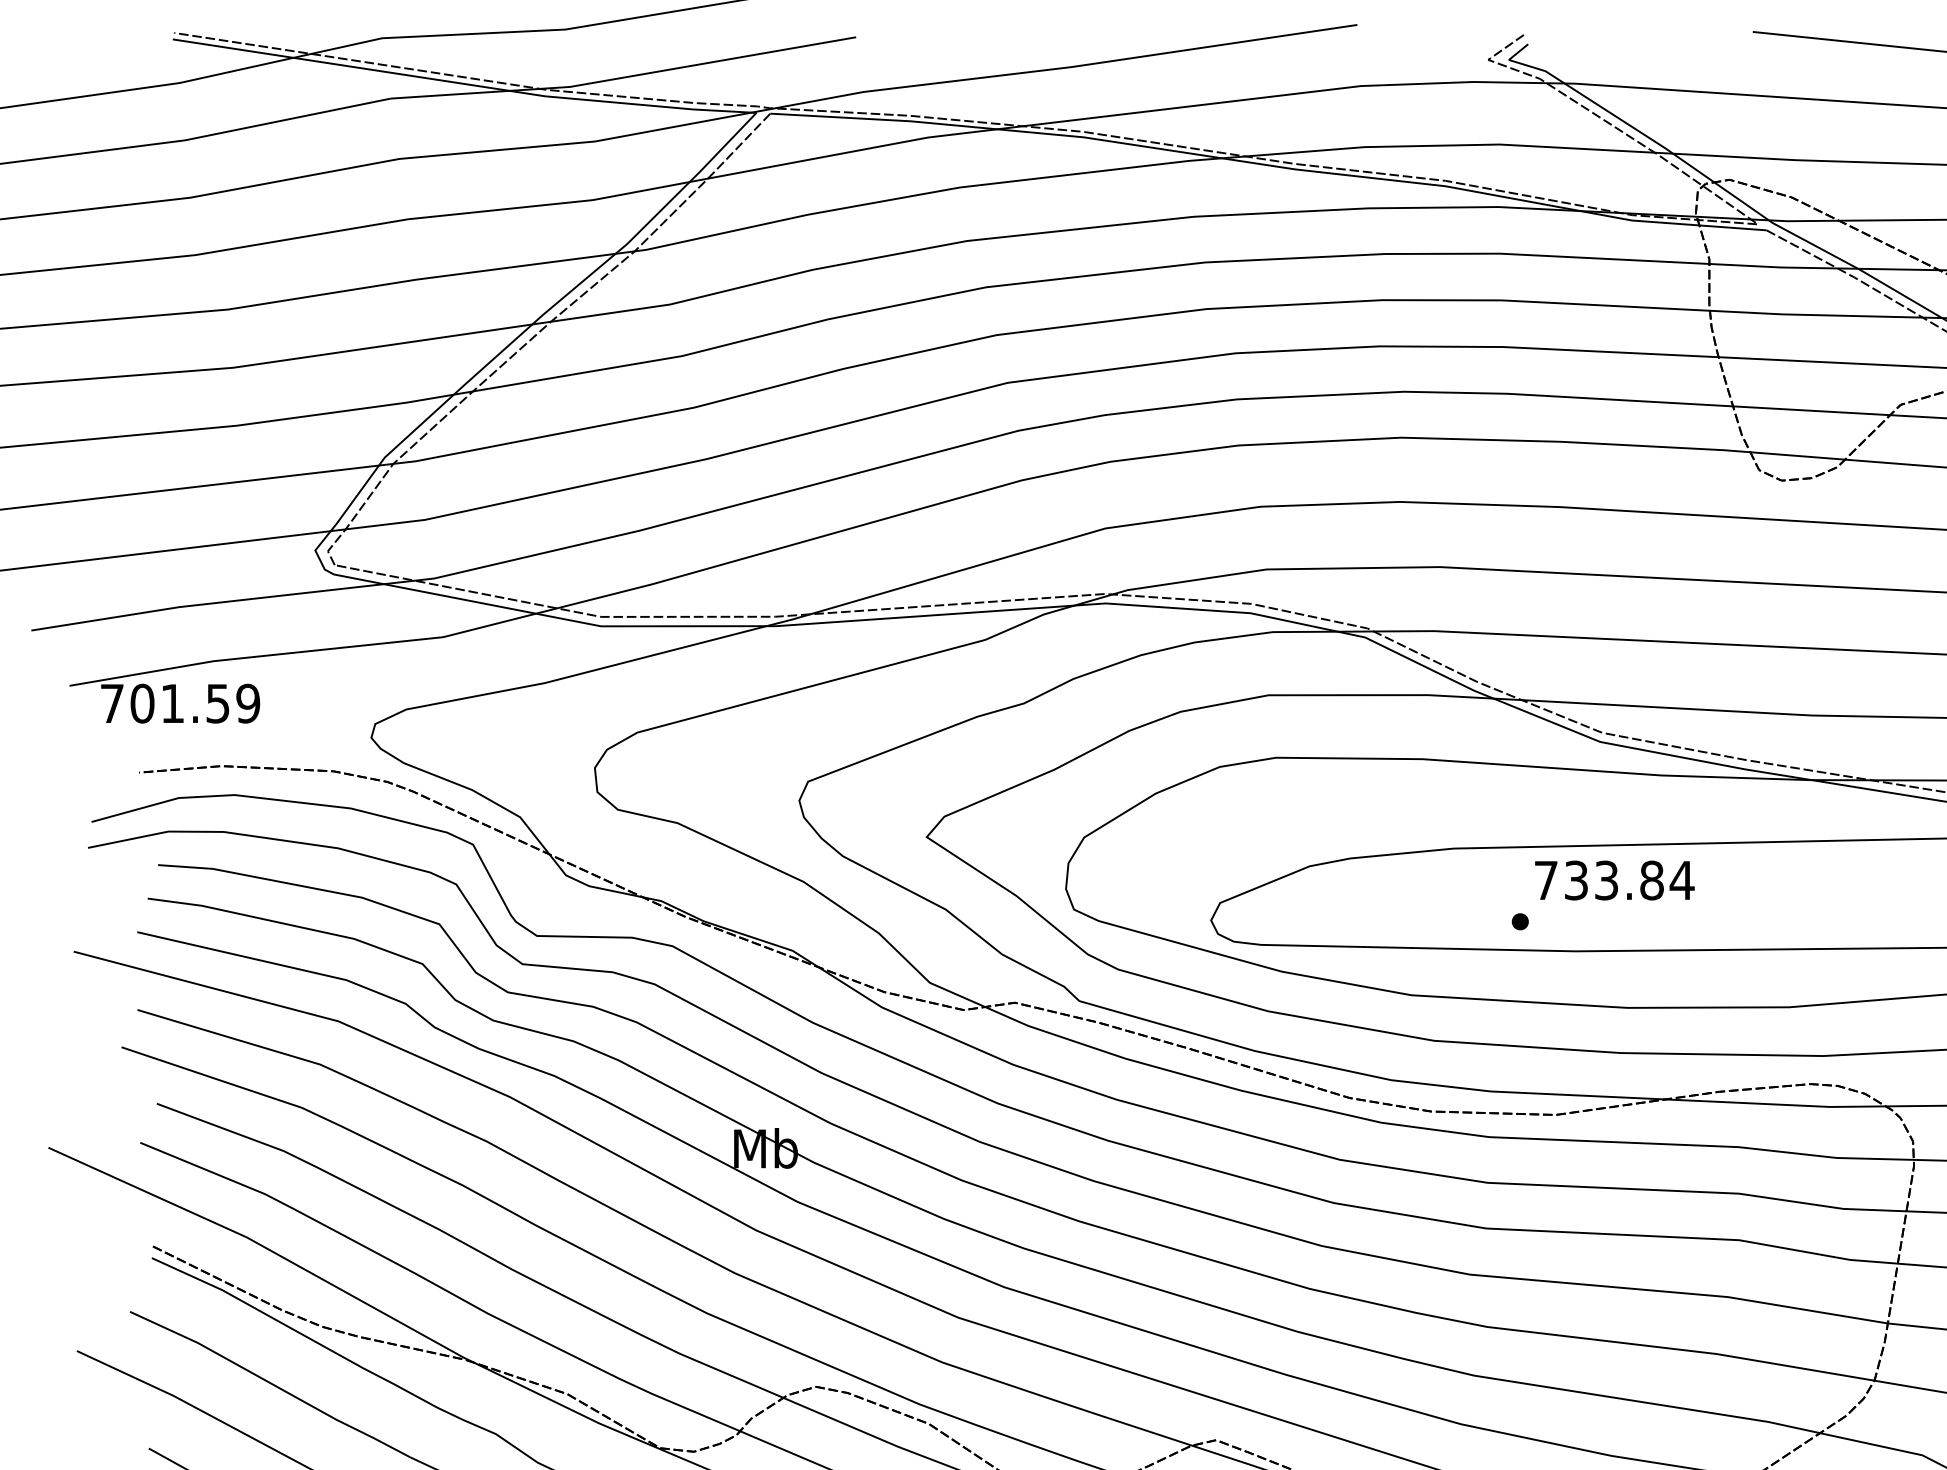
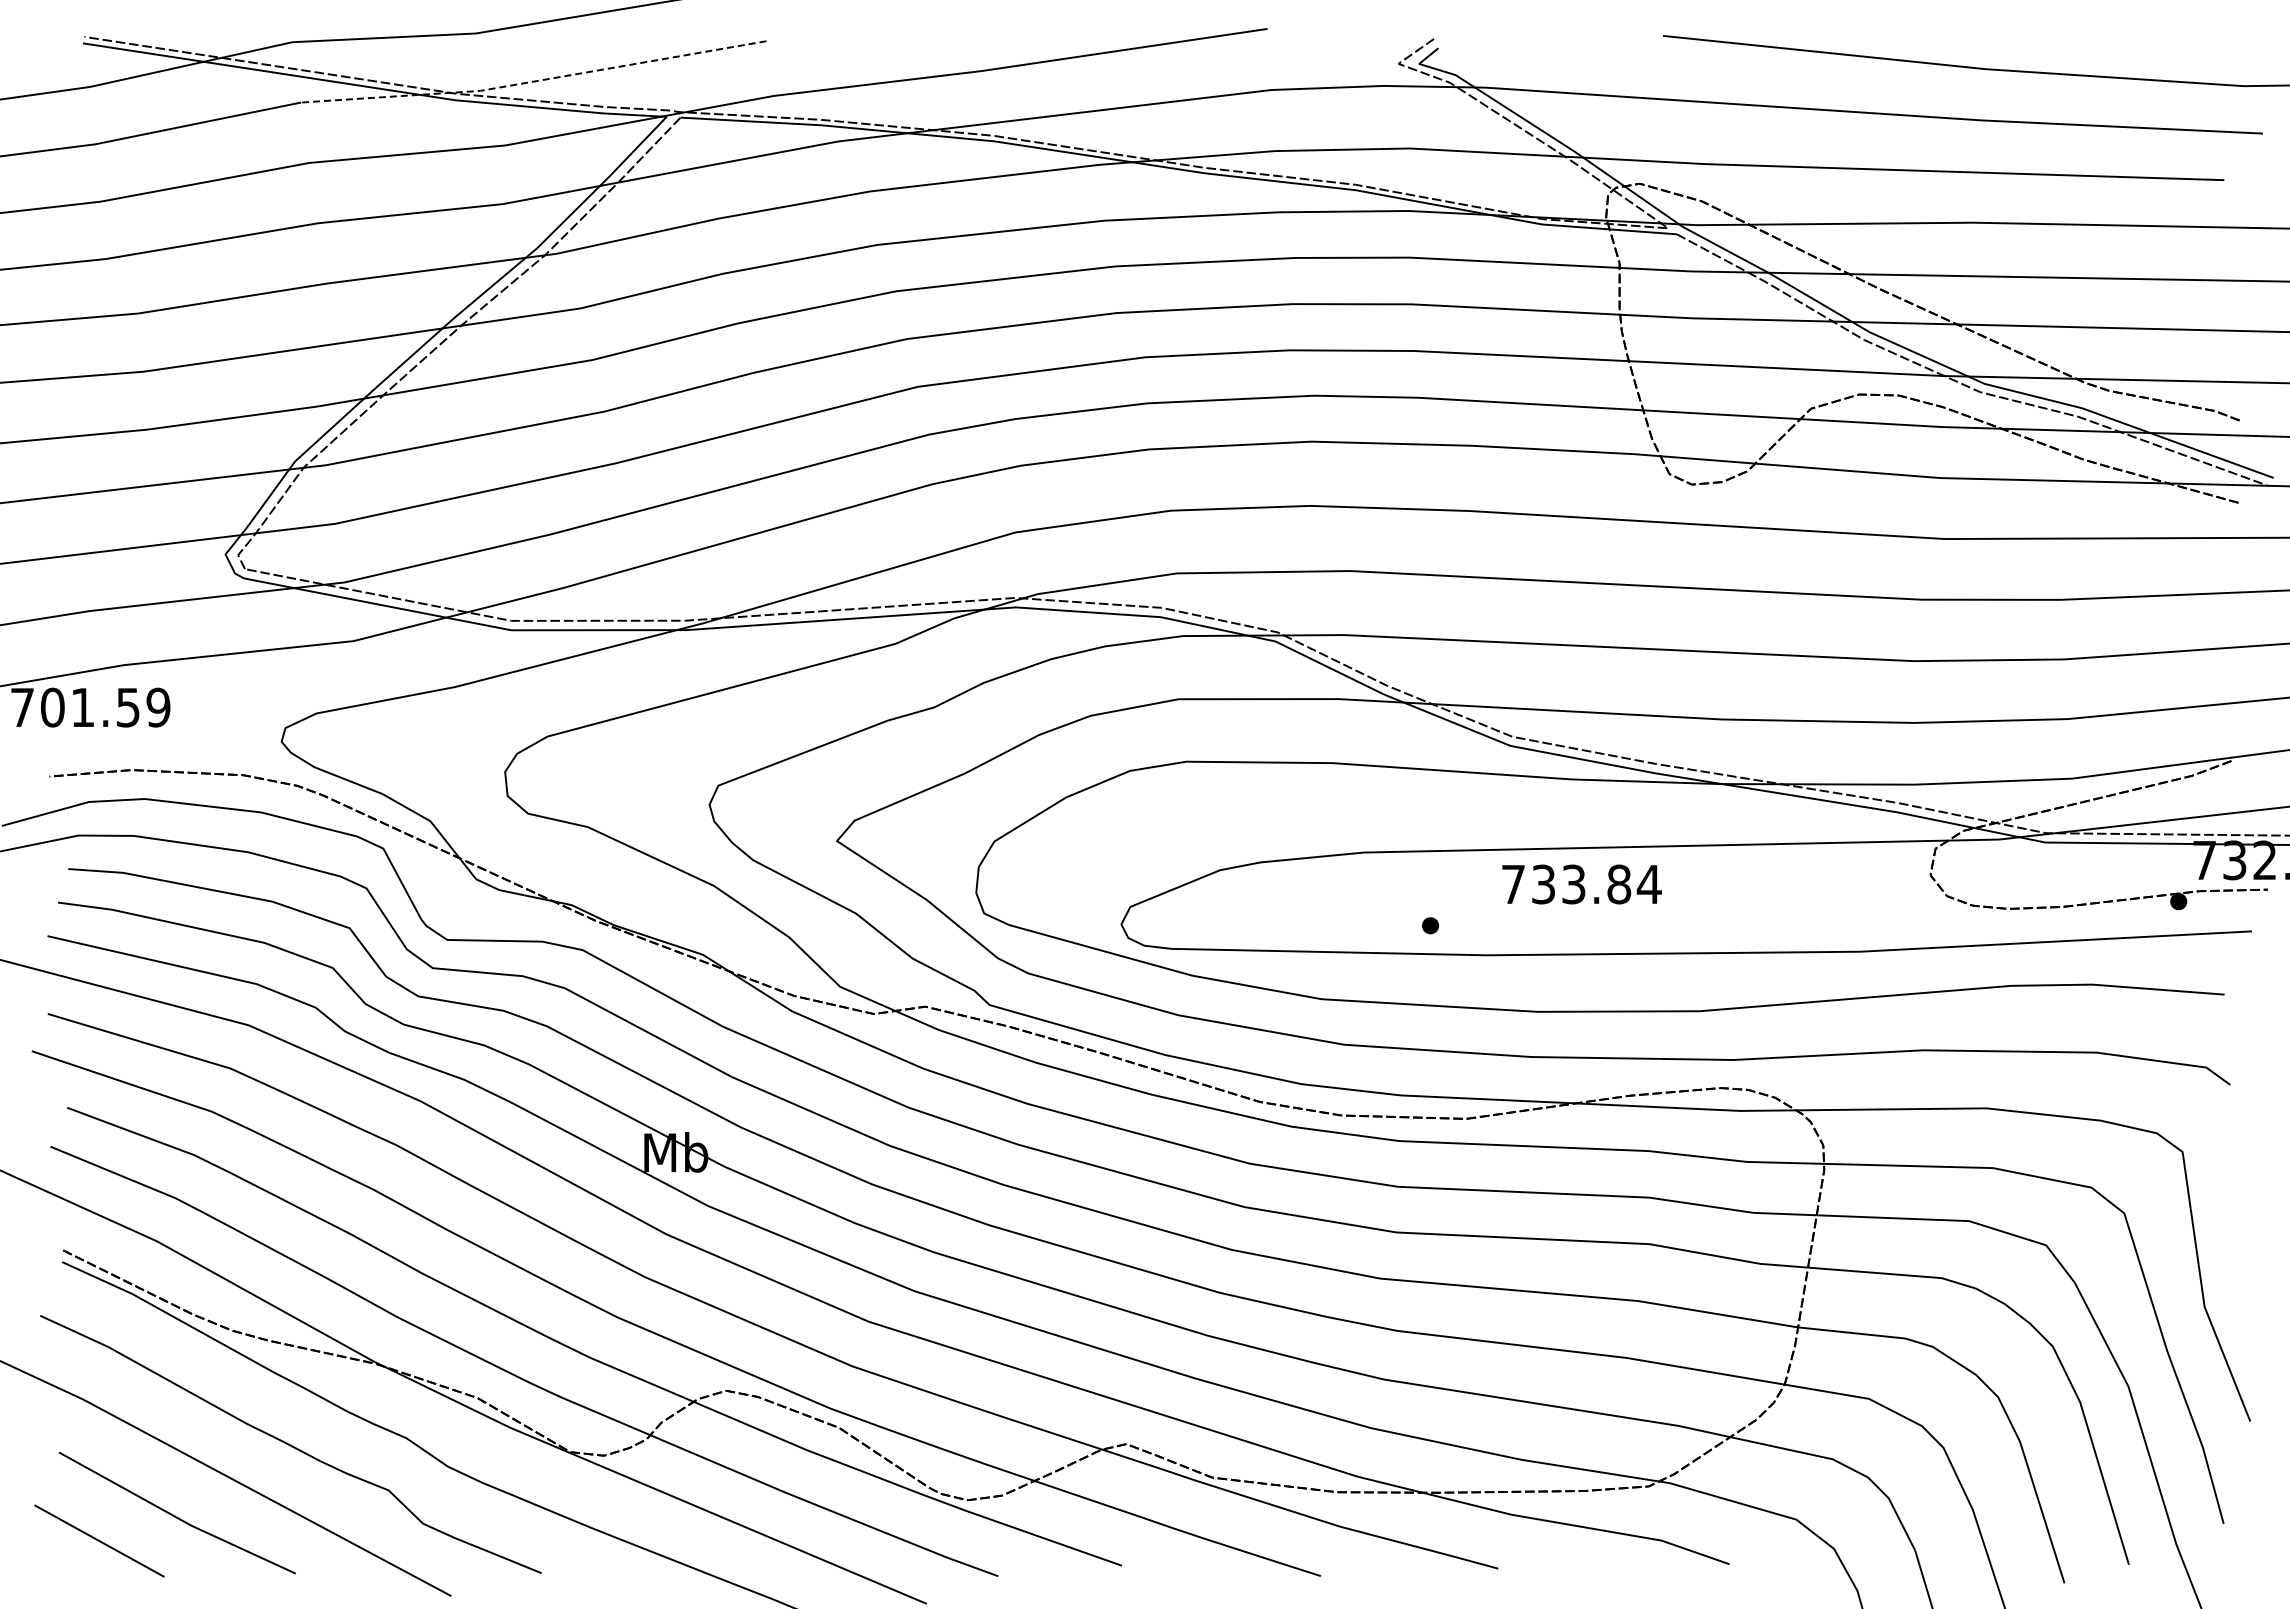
line: (624, 77) -> (534, 81), solid -> dashed
text: (1614, 880) -> (1581, 884), moved

